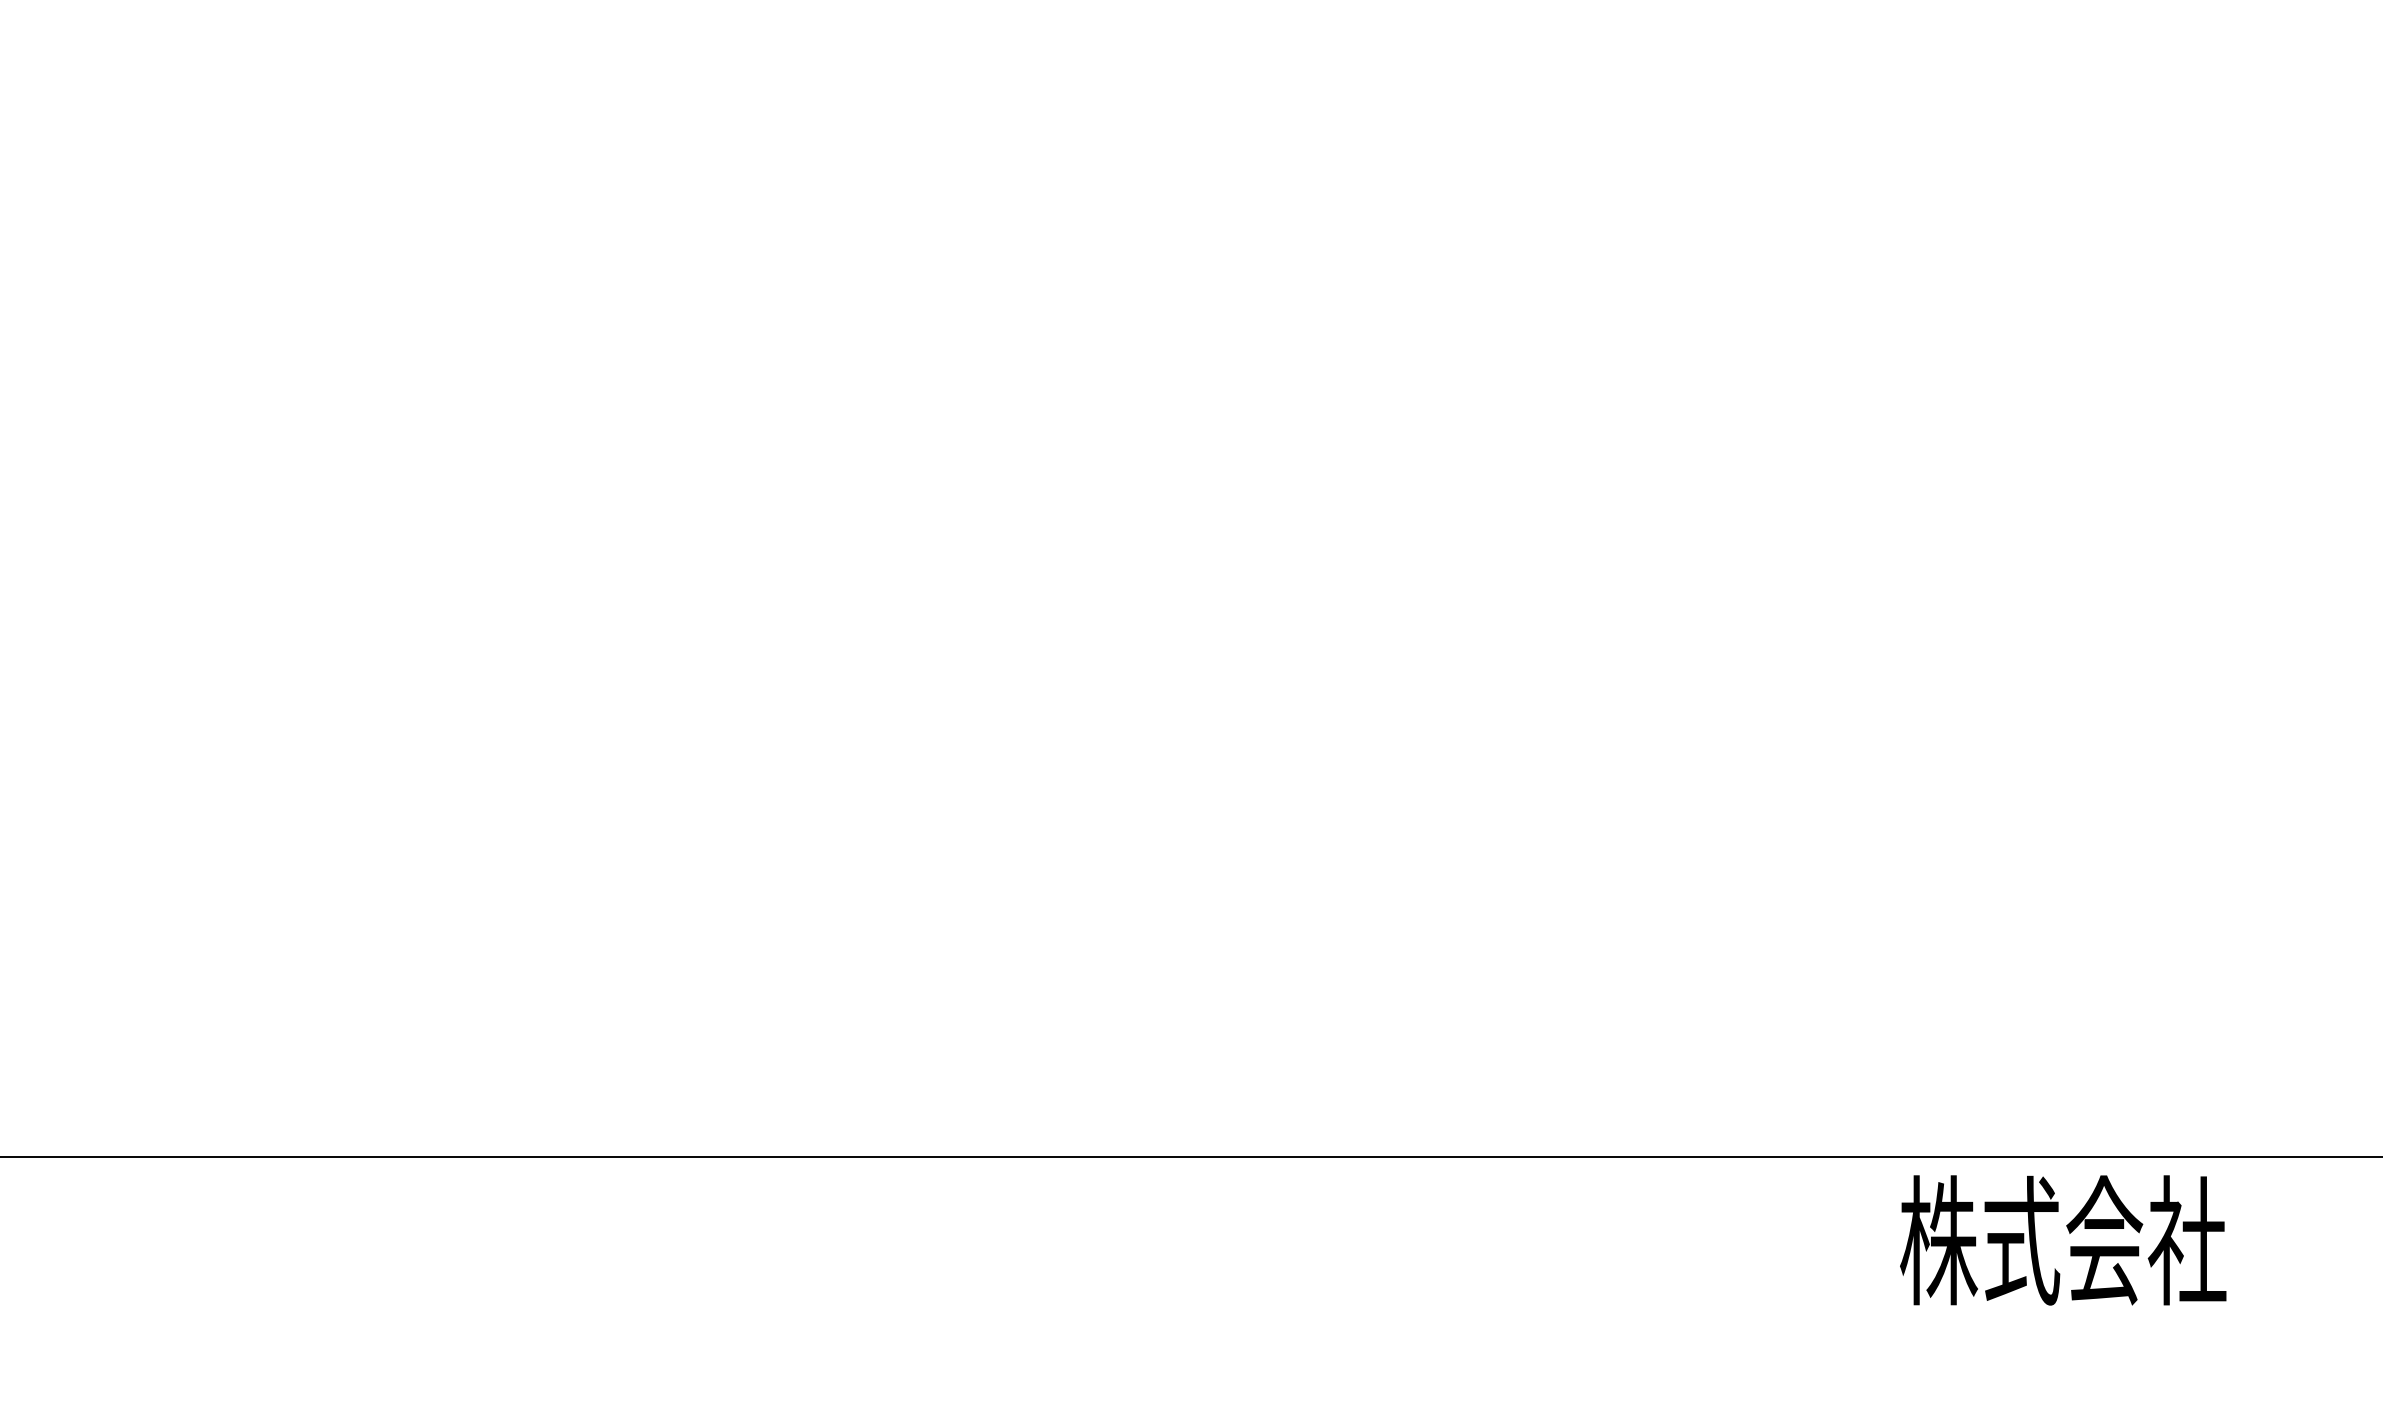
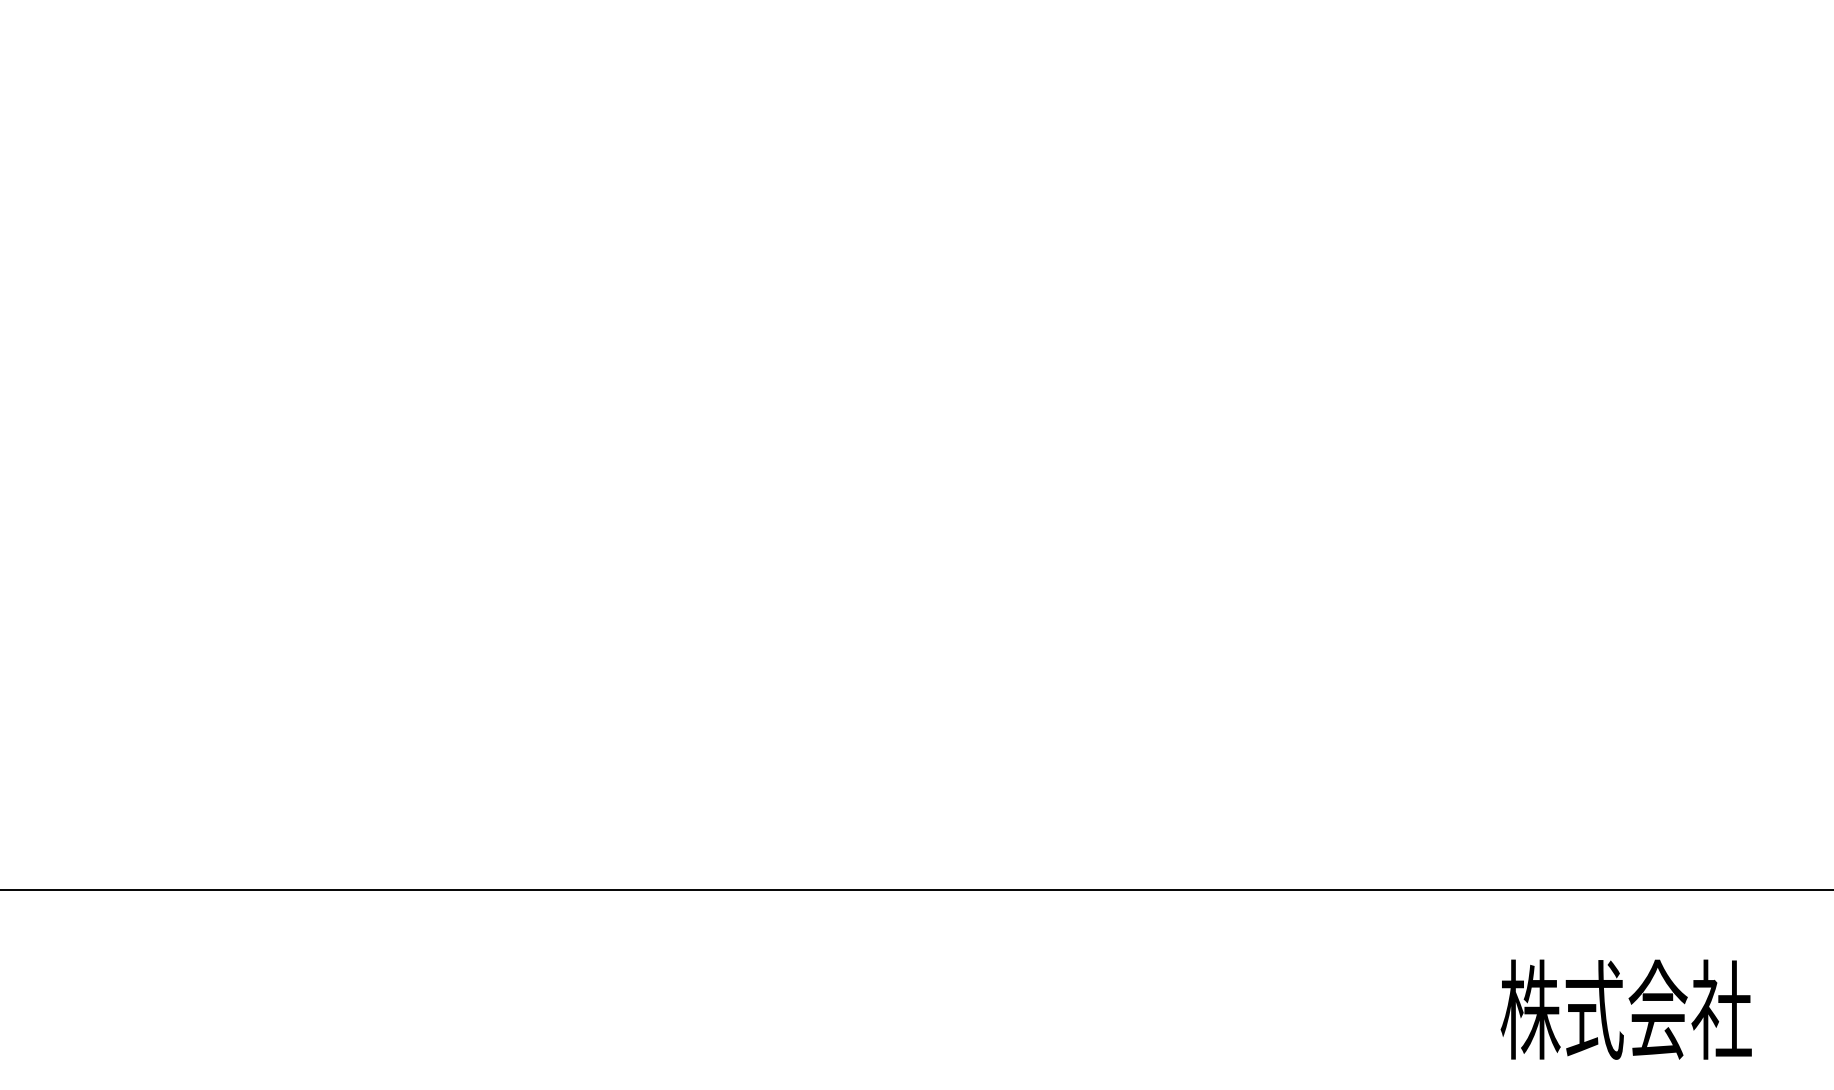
text: (2063, 1240) -> (1626, 1009), moved

